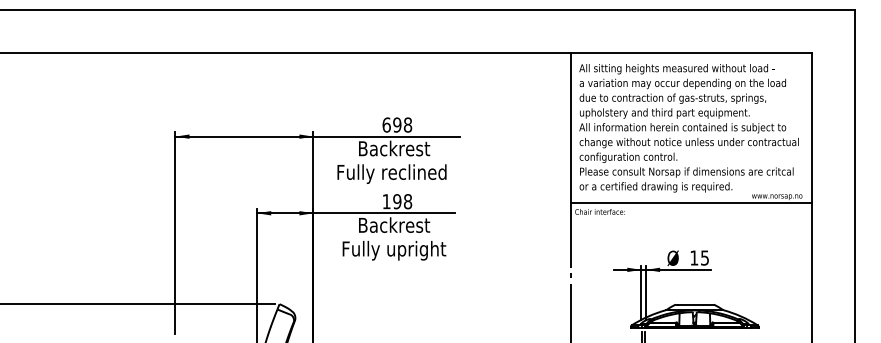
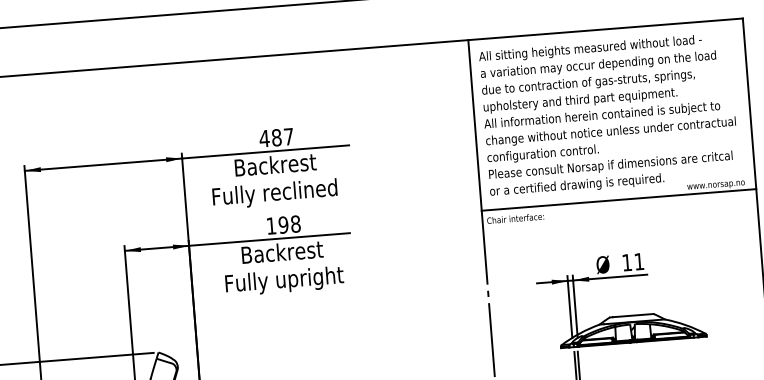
text: (397, 124) -> (276, 137), 698 -> 487
text: (704, 257) -> (638, 261), 15 -> 11

